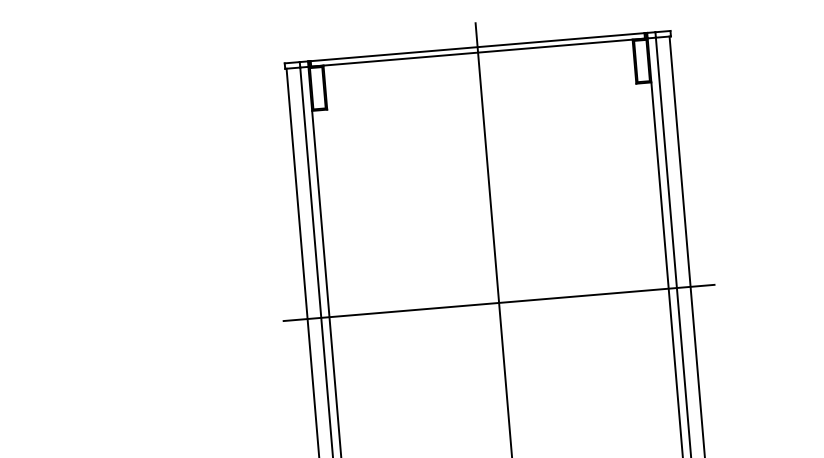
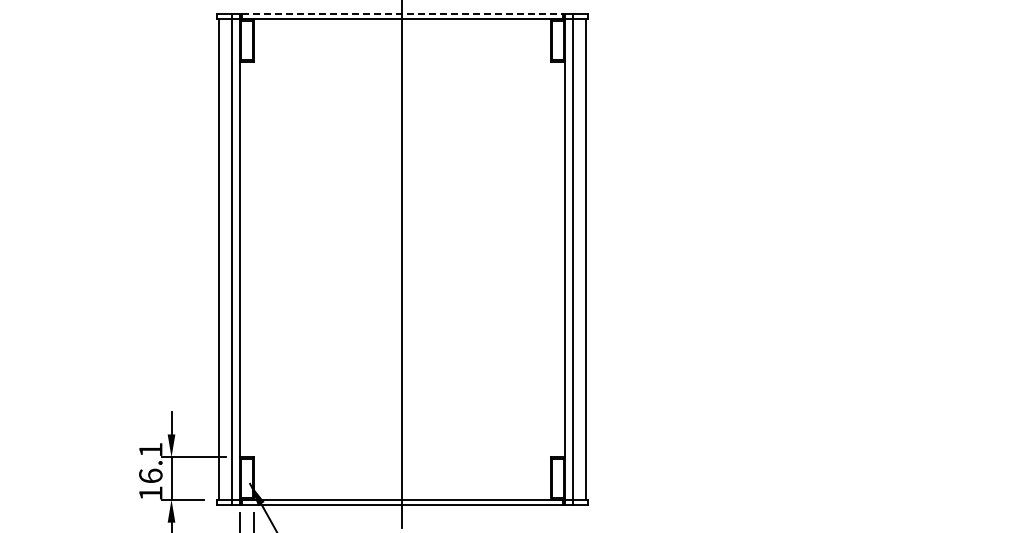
line: (477, 47) -> (402, 14), solid -> dashed
line: (499, 302) -> (402, 259), removed

